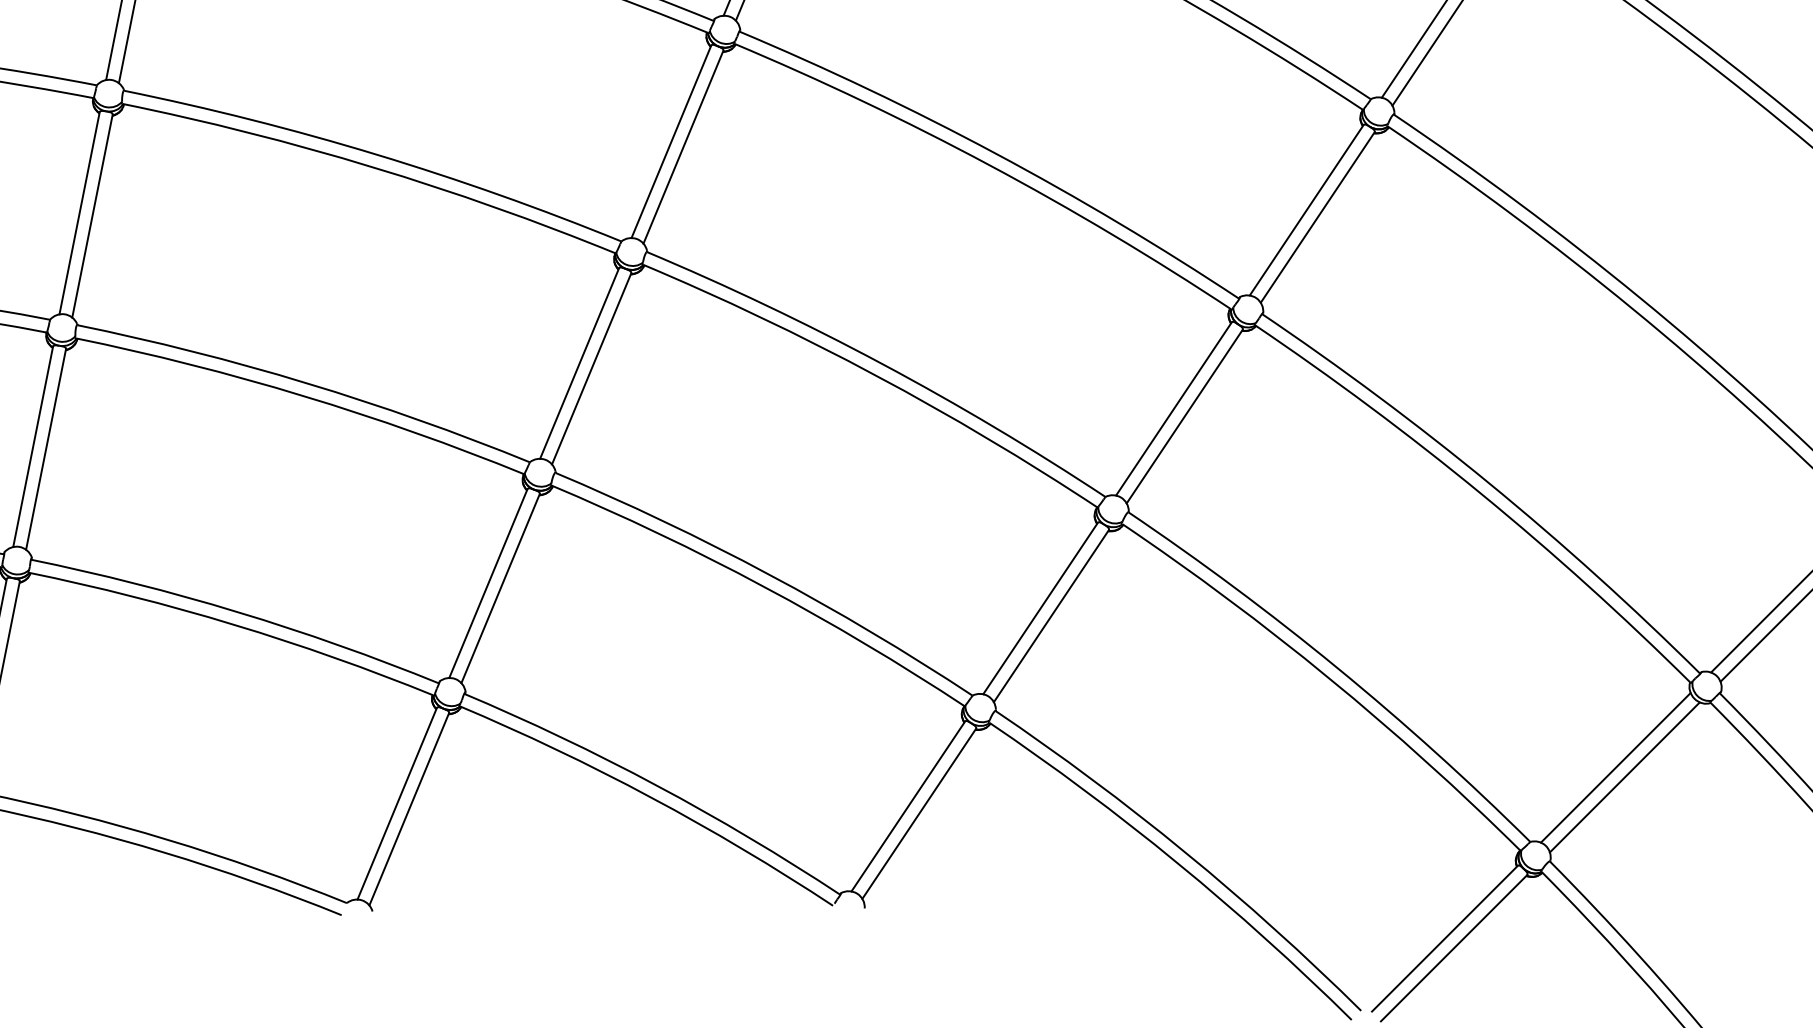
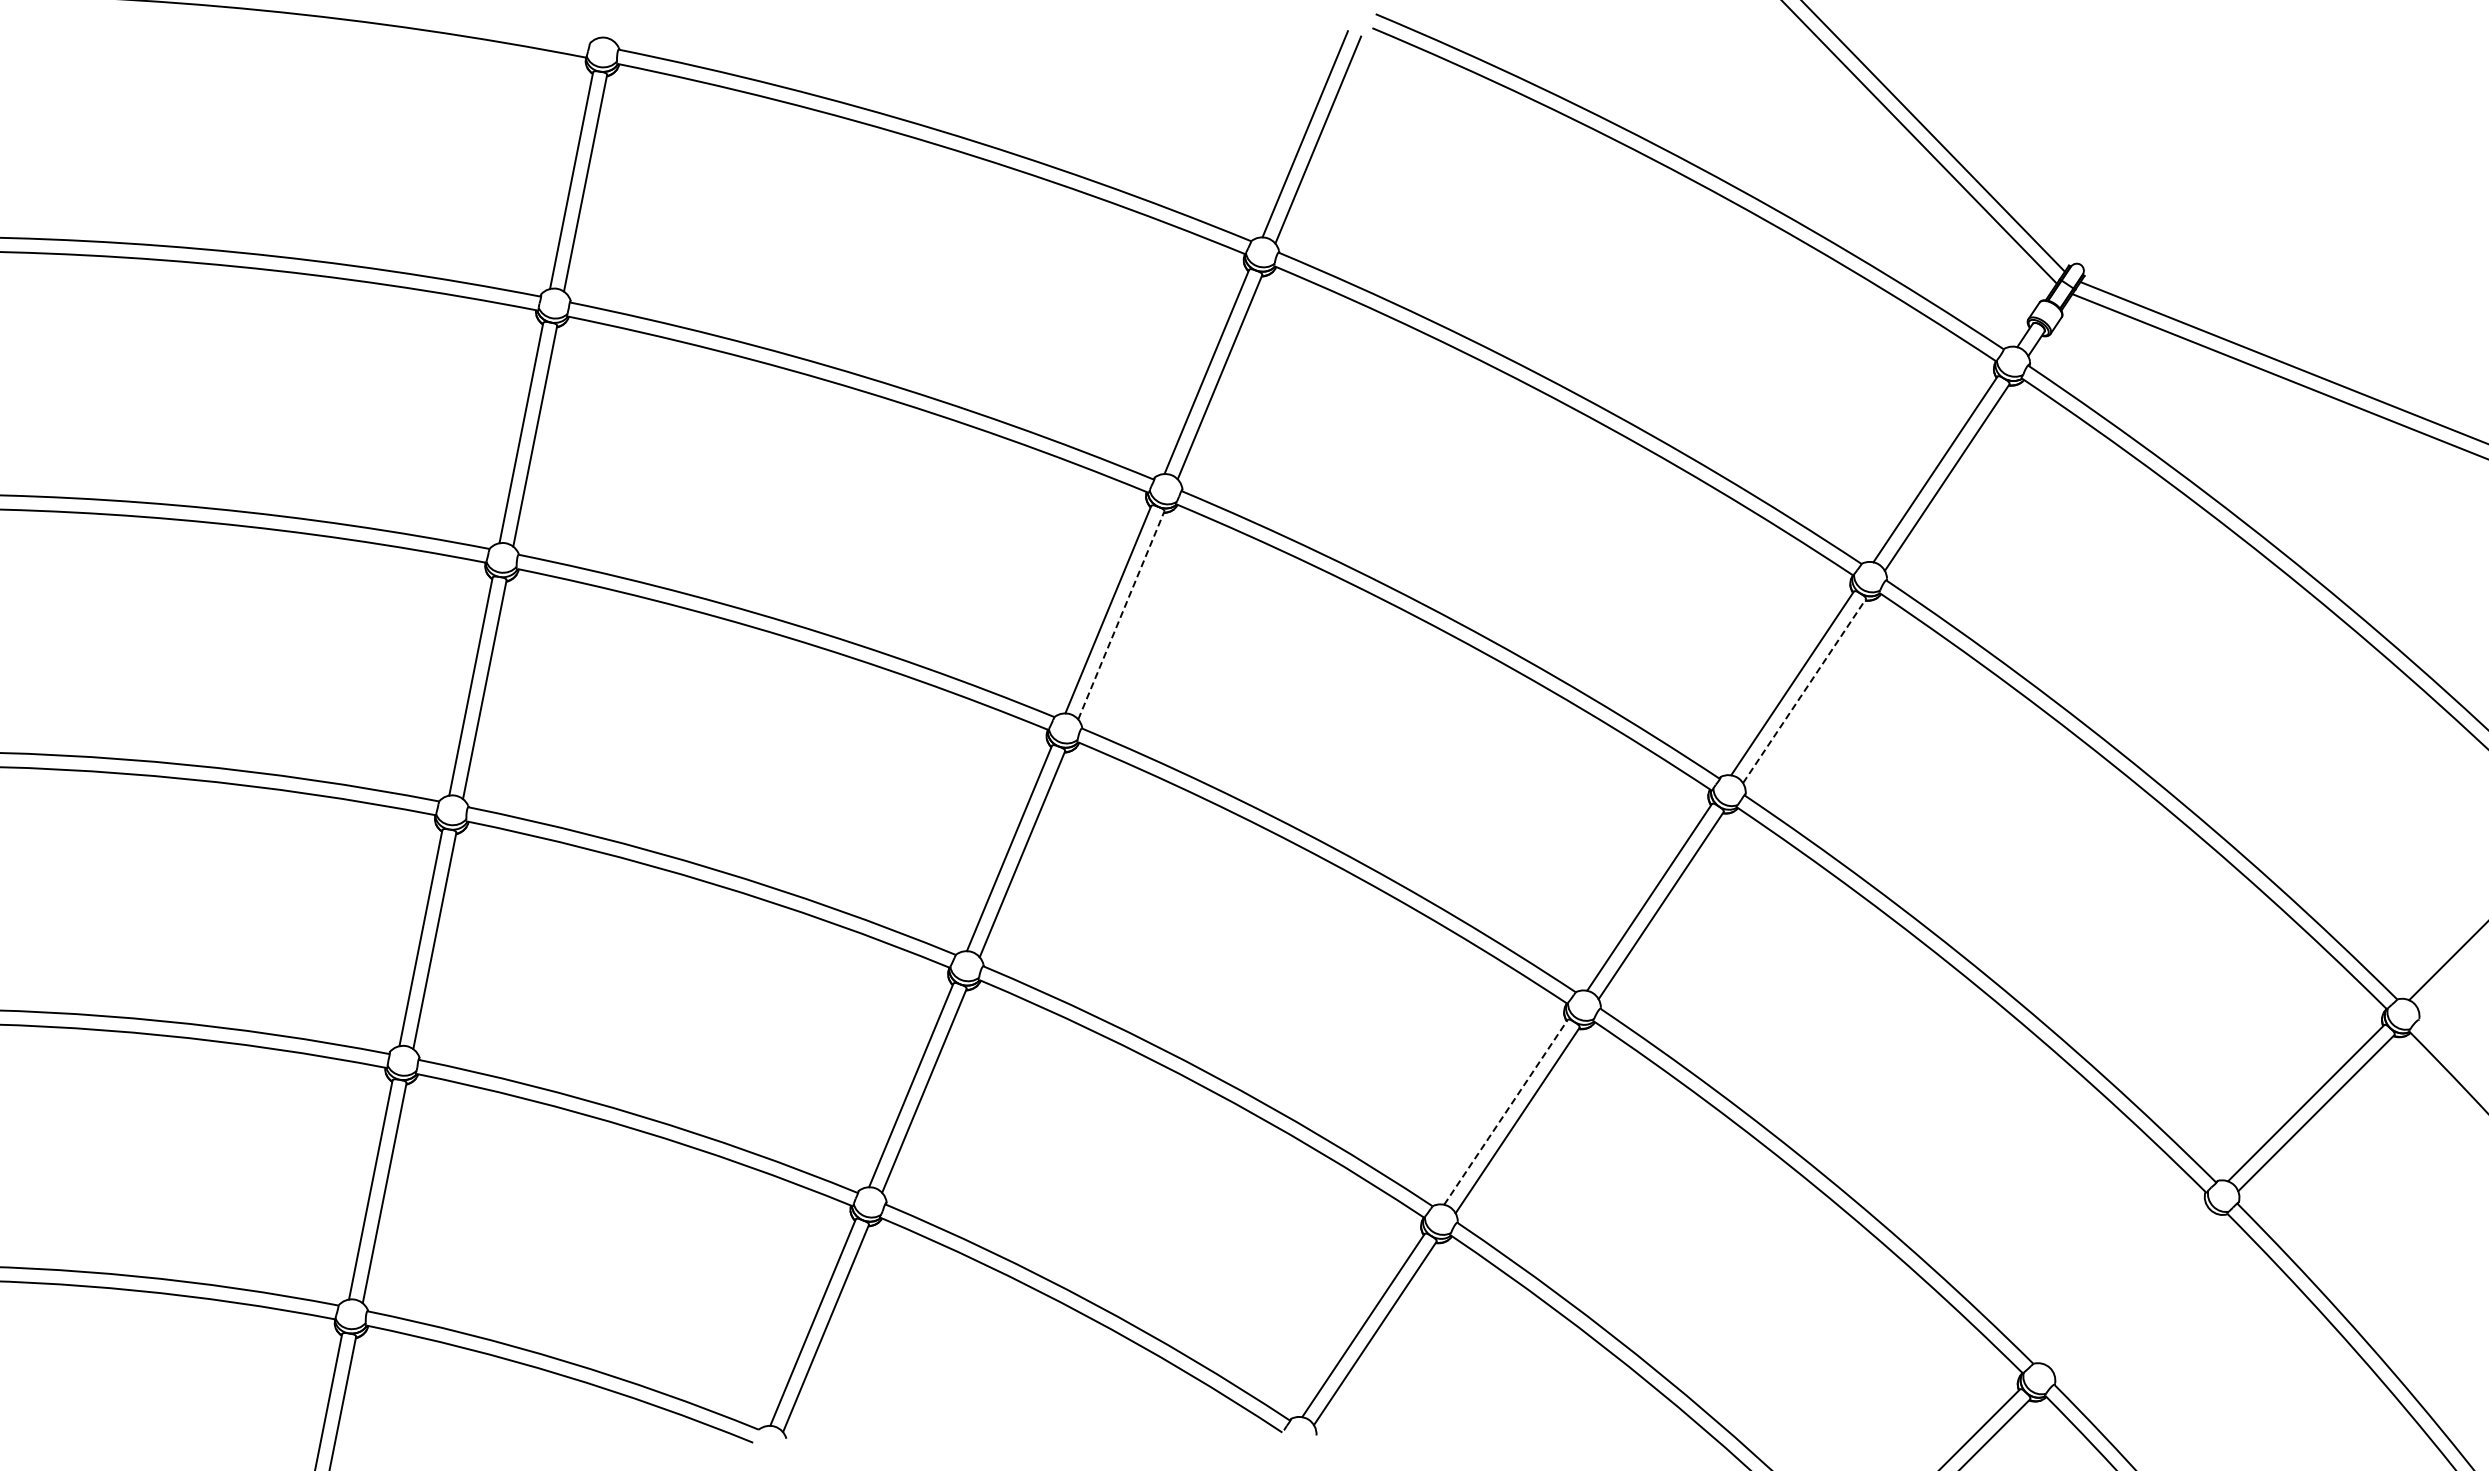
line: (683, 147) -> (1121, 615), solid -> dashed
line: (1317, 216) -> (1804, 690), solid -> dashed
line: (1041, 608) -> (1506, 1112), solid -> dashed
line: (1615, 767) -> (2125, 1283), removed
line: (1624, 777) -> (2134, 1294), removed

